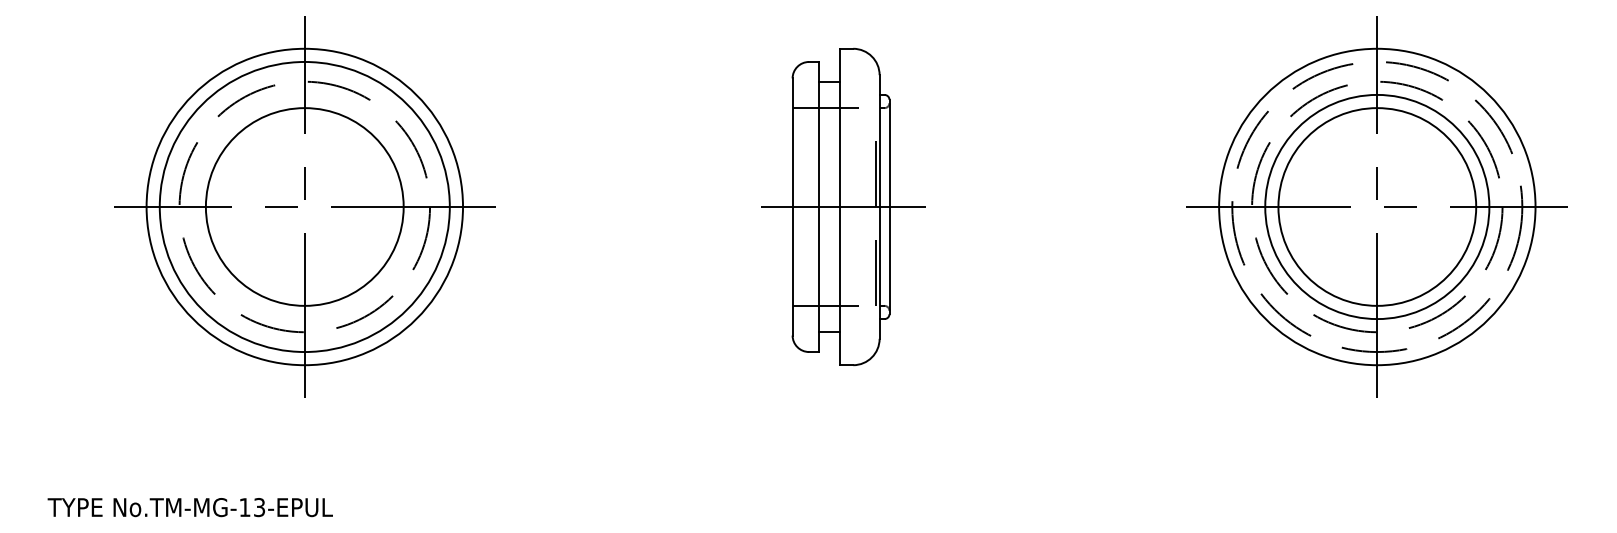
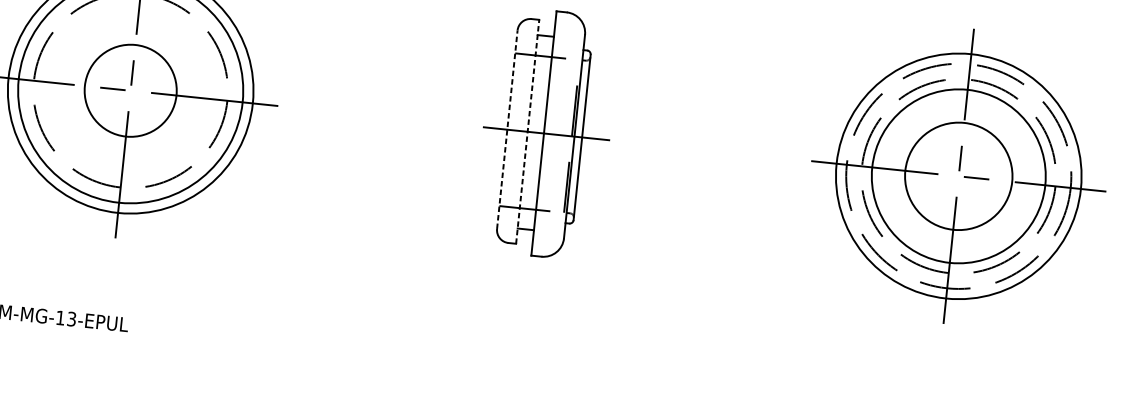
circle: (304, 206) -> (130, 90), size x0.6
line: (818, 206) -> (527, 131), solid -> dashed
circle: (1377, 206) -> (958, 175), size x0.7
line: (792, 207) -> (507, 130), solid -> dashed

